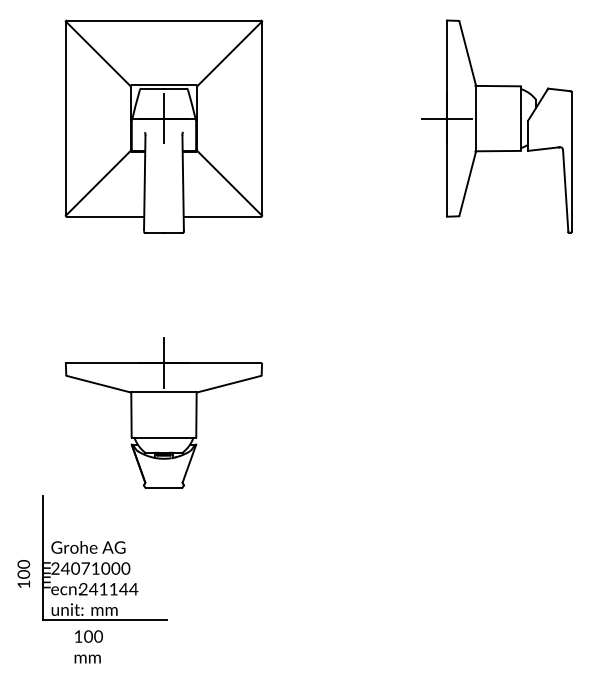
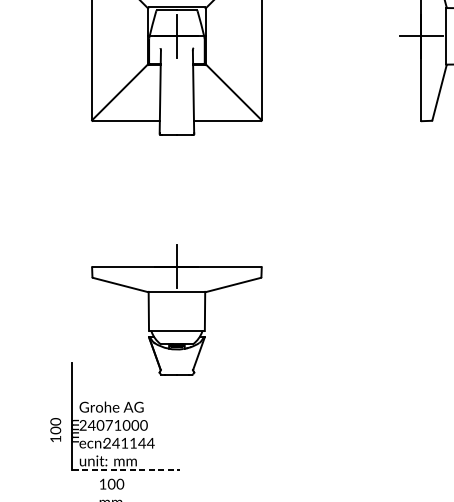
part: (163, 412) -> (176, 309), moved
line: (105, 620) -> (126, 470), solid -> dashed

